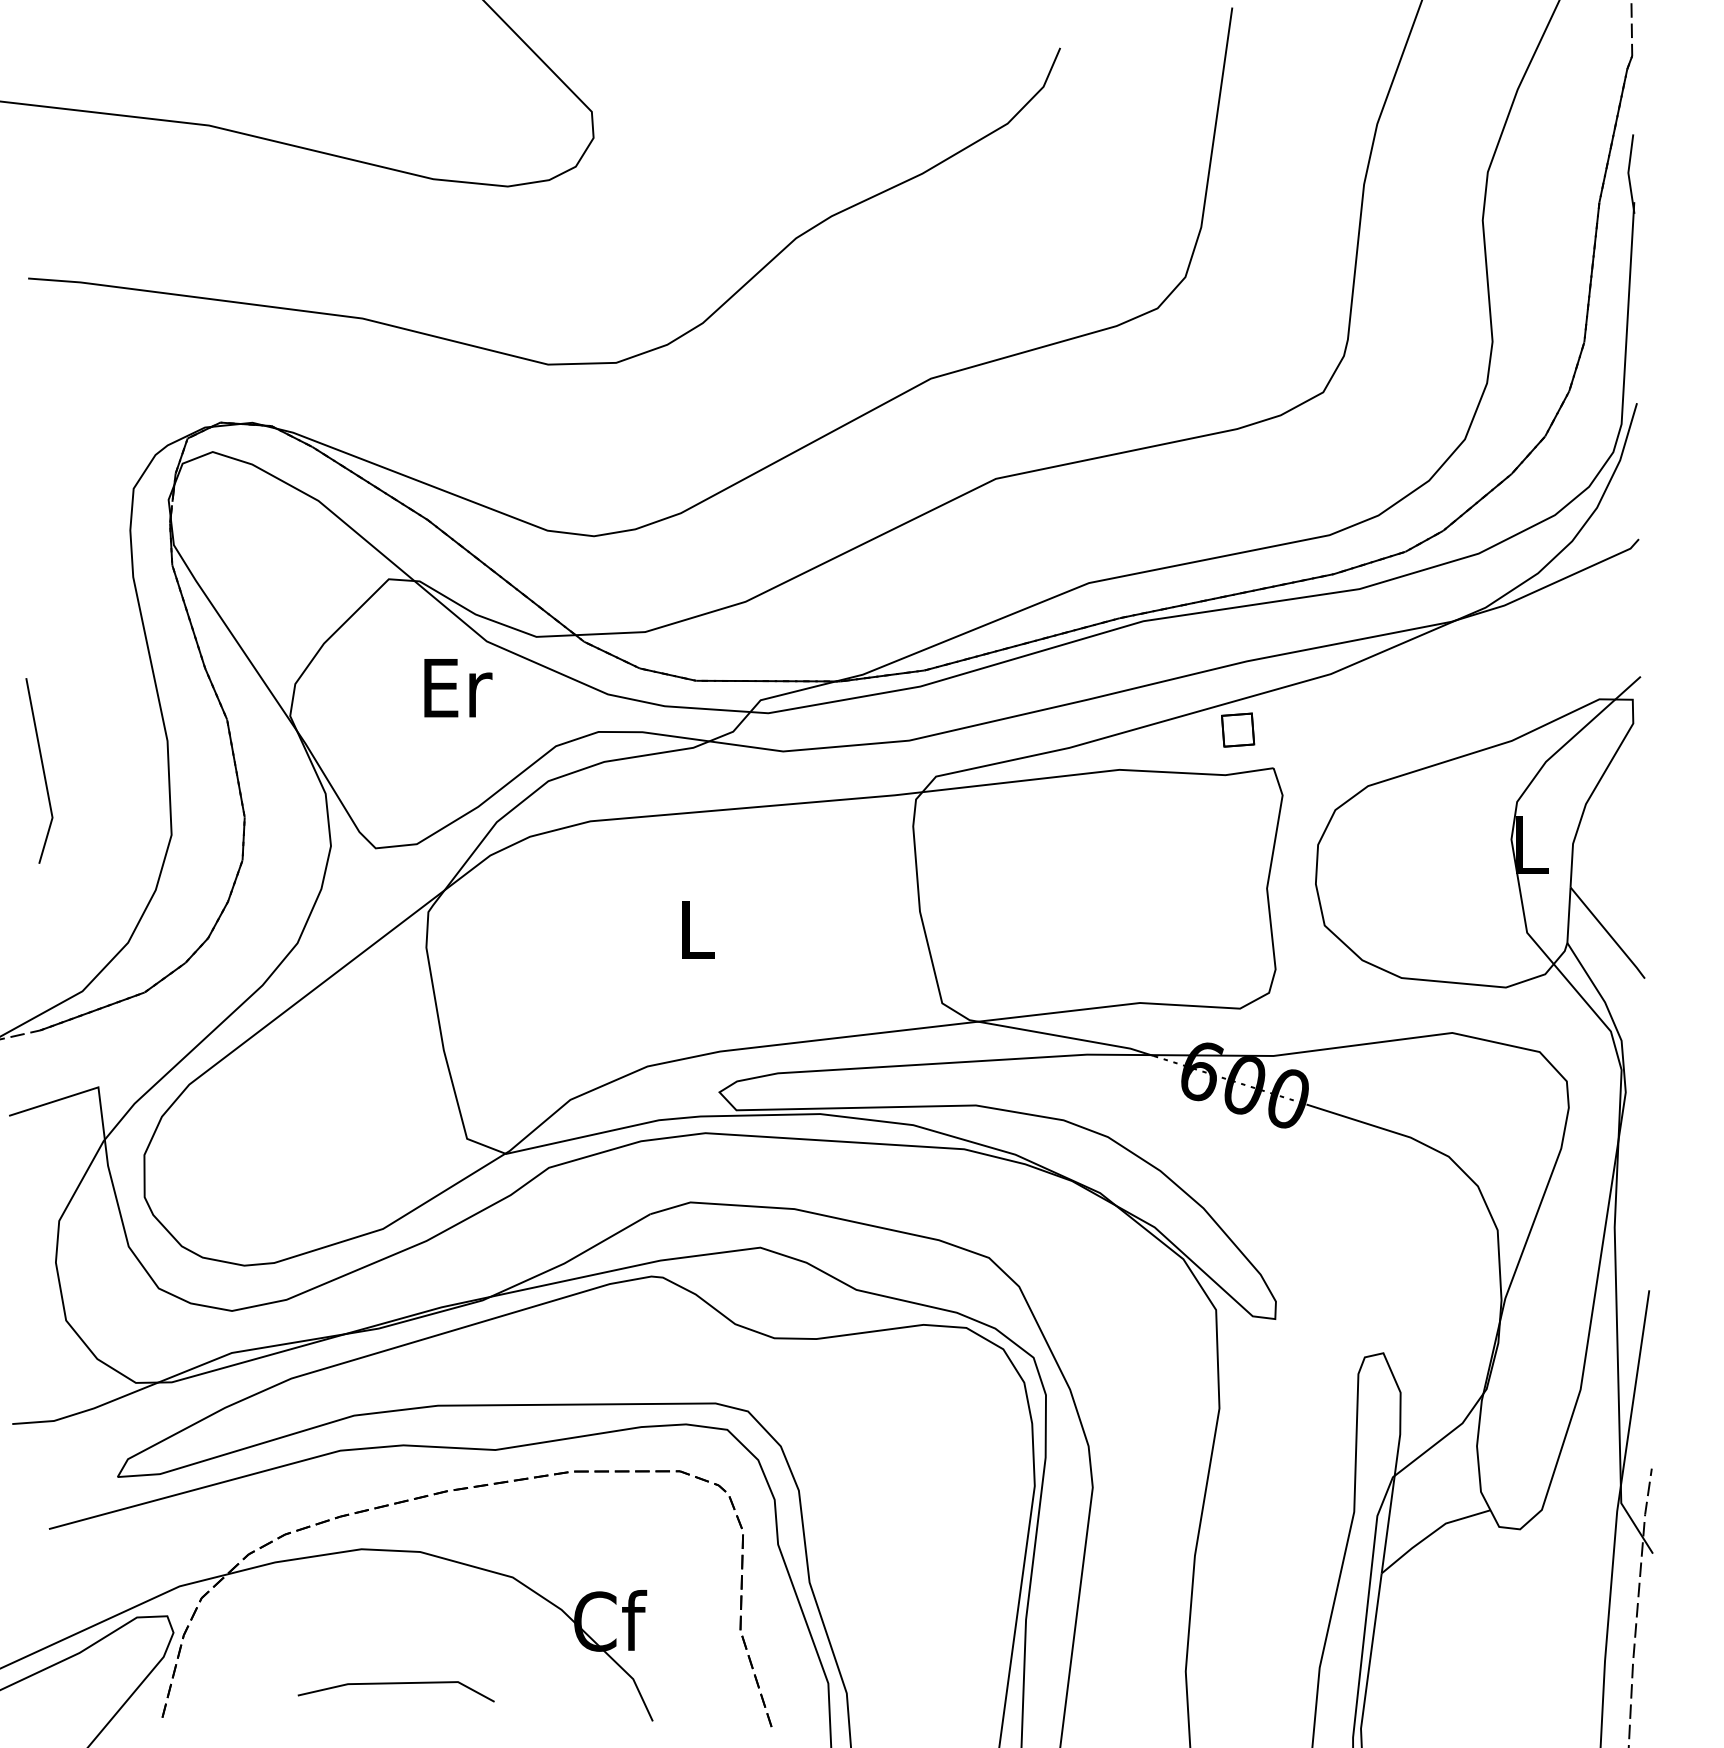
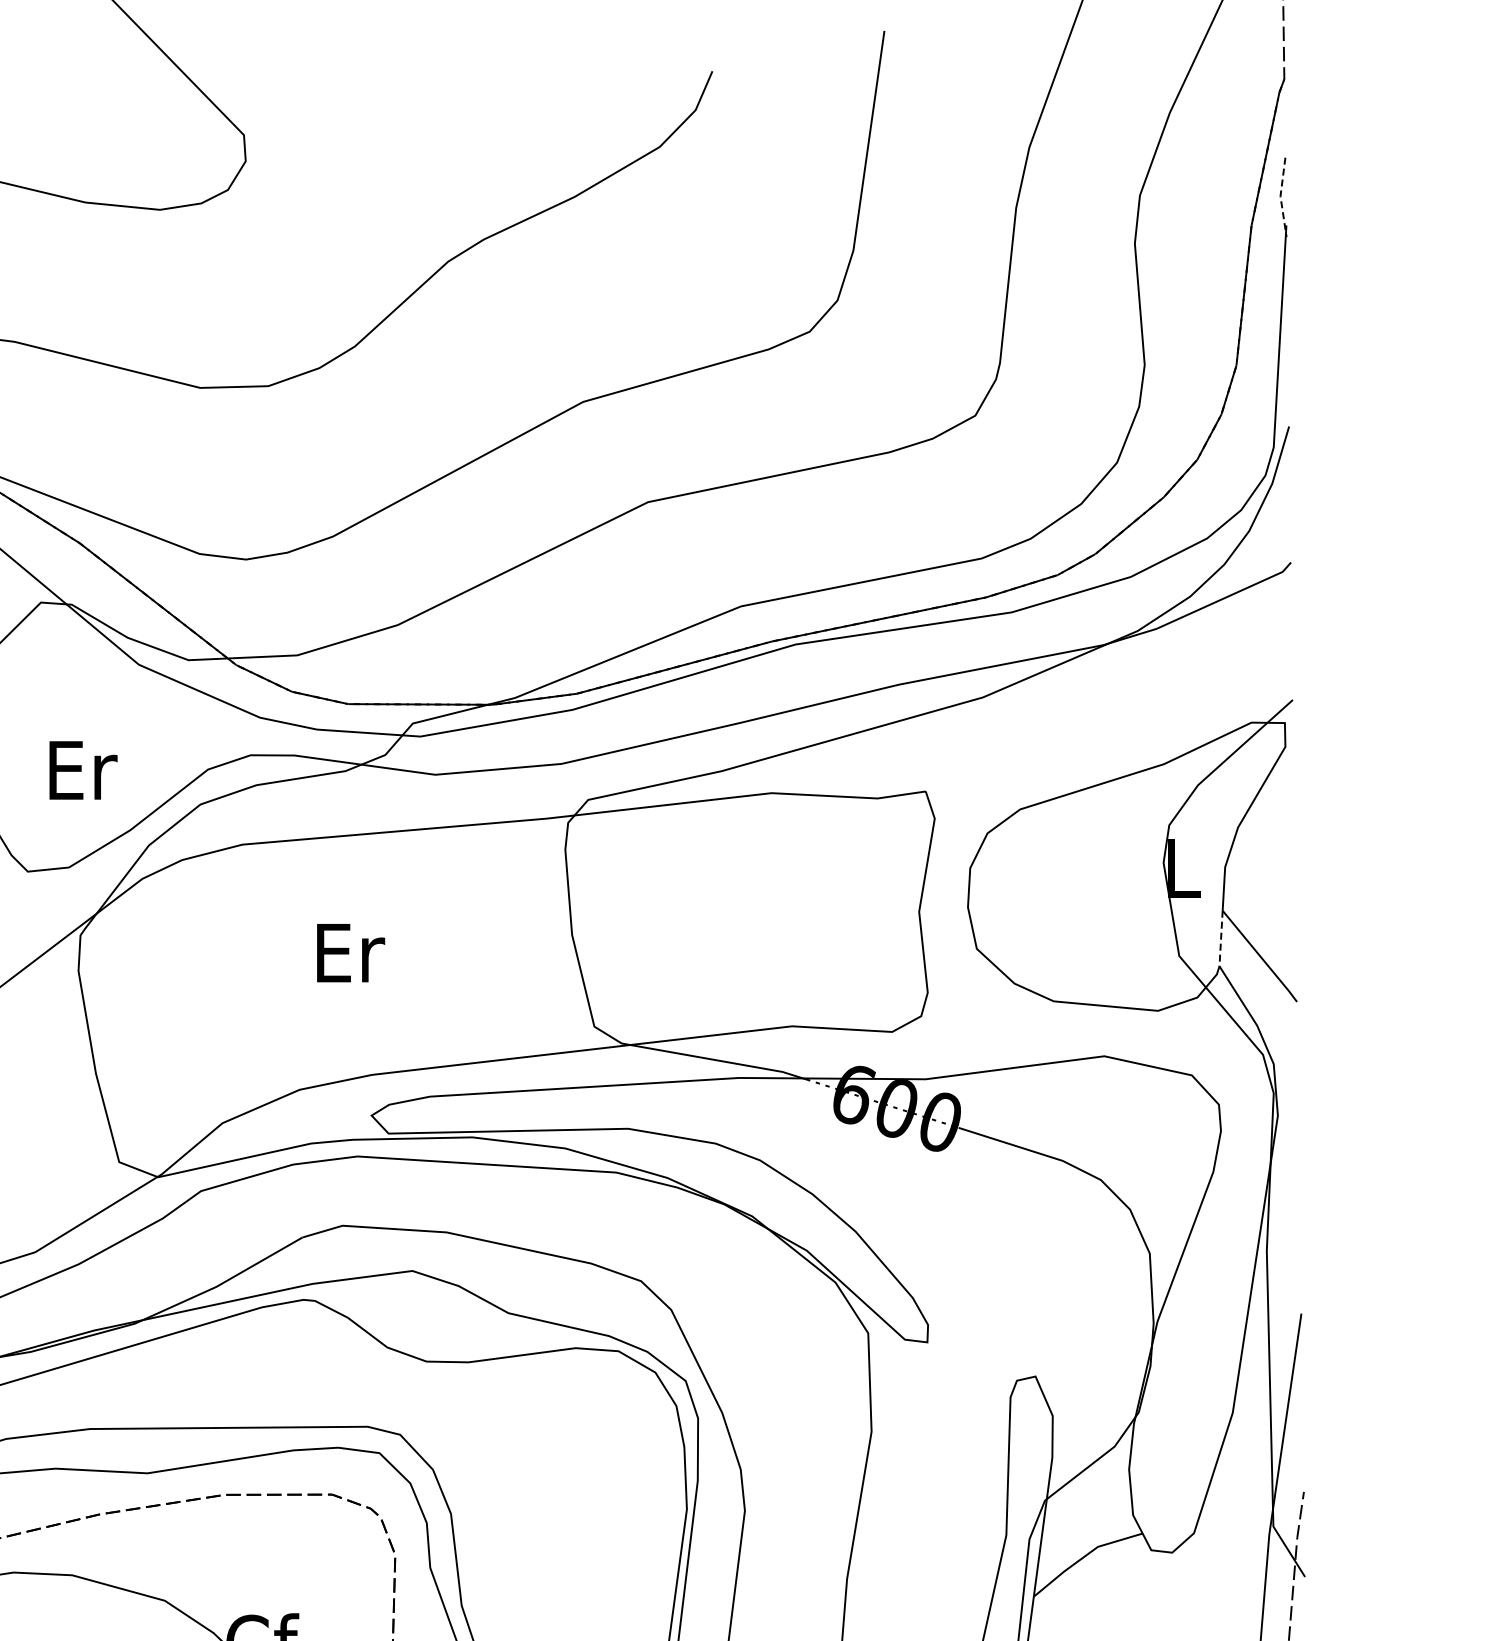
line: (1628, 173) -> (1280, 196), solid -> dashed
text: (458, 688) -> (83, 770), moved
part: (1238, 729) -> (890, 752), removed
line: (1568, 915) -> (1220, 938), solid -> dashed
text: (698, 929) -> (350, 952), L -> Er

